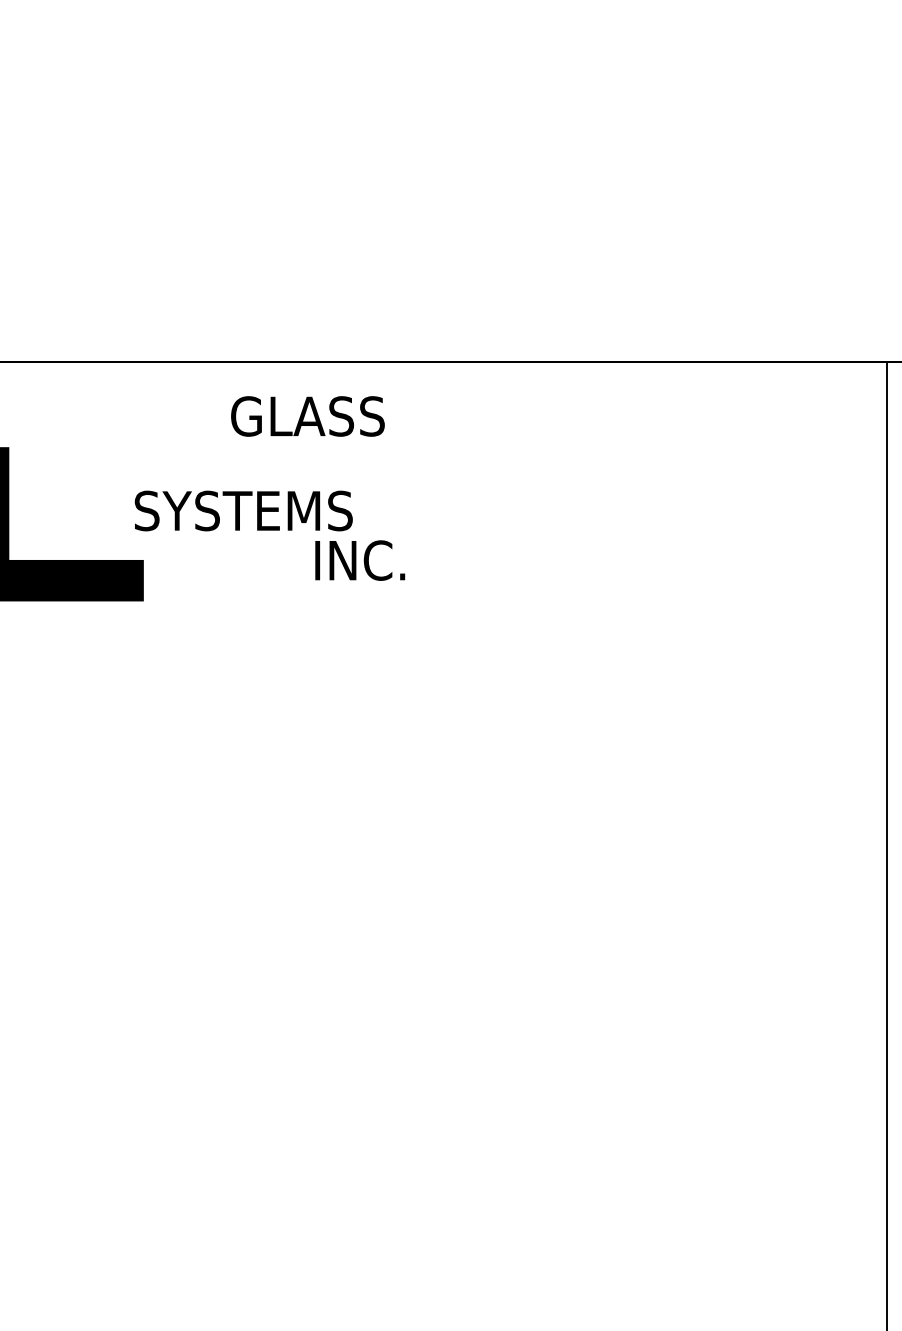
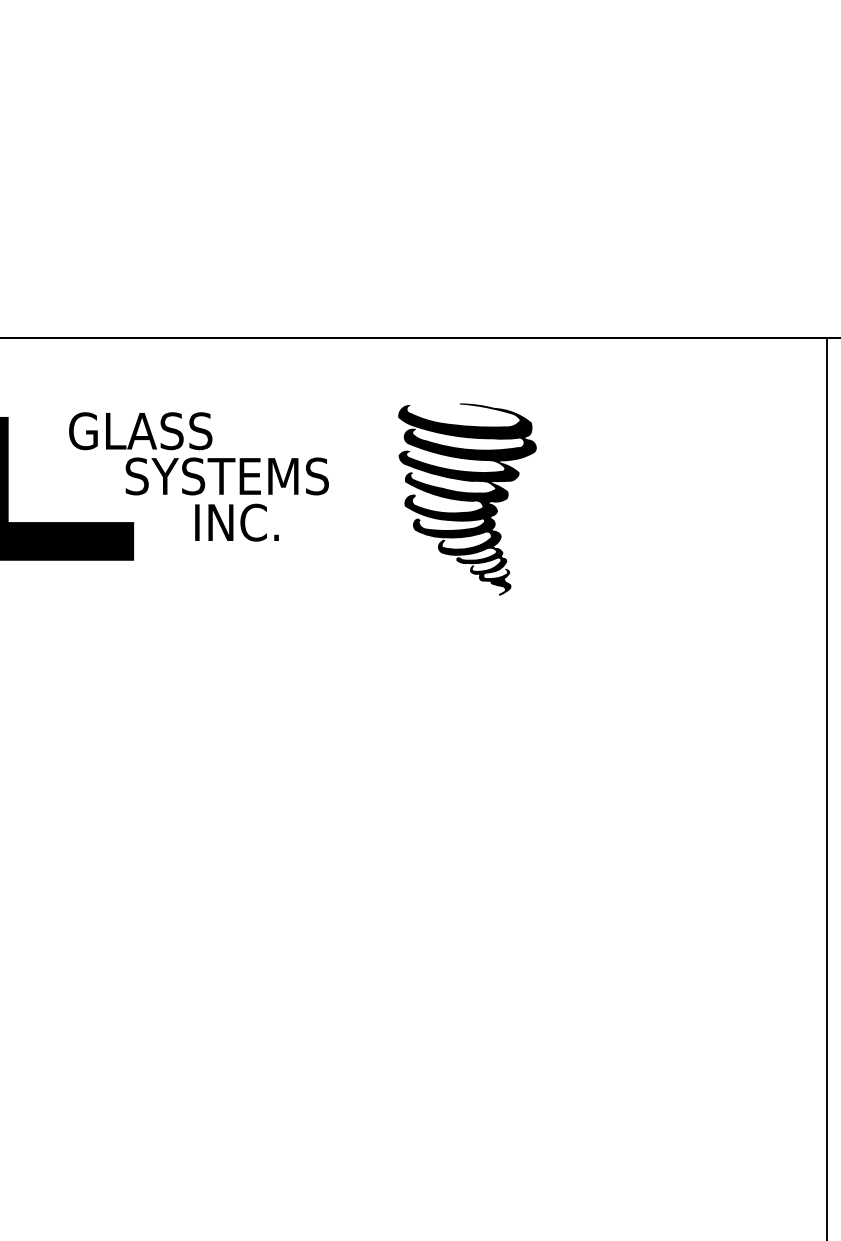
text: (307, 416) -> (140, 431), moved
fill: (501, 535) -> (467, 499), added
text: (360, 560) -> (237, 522), moved

